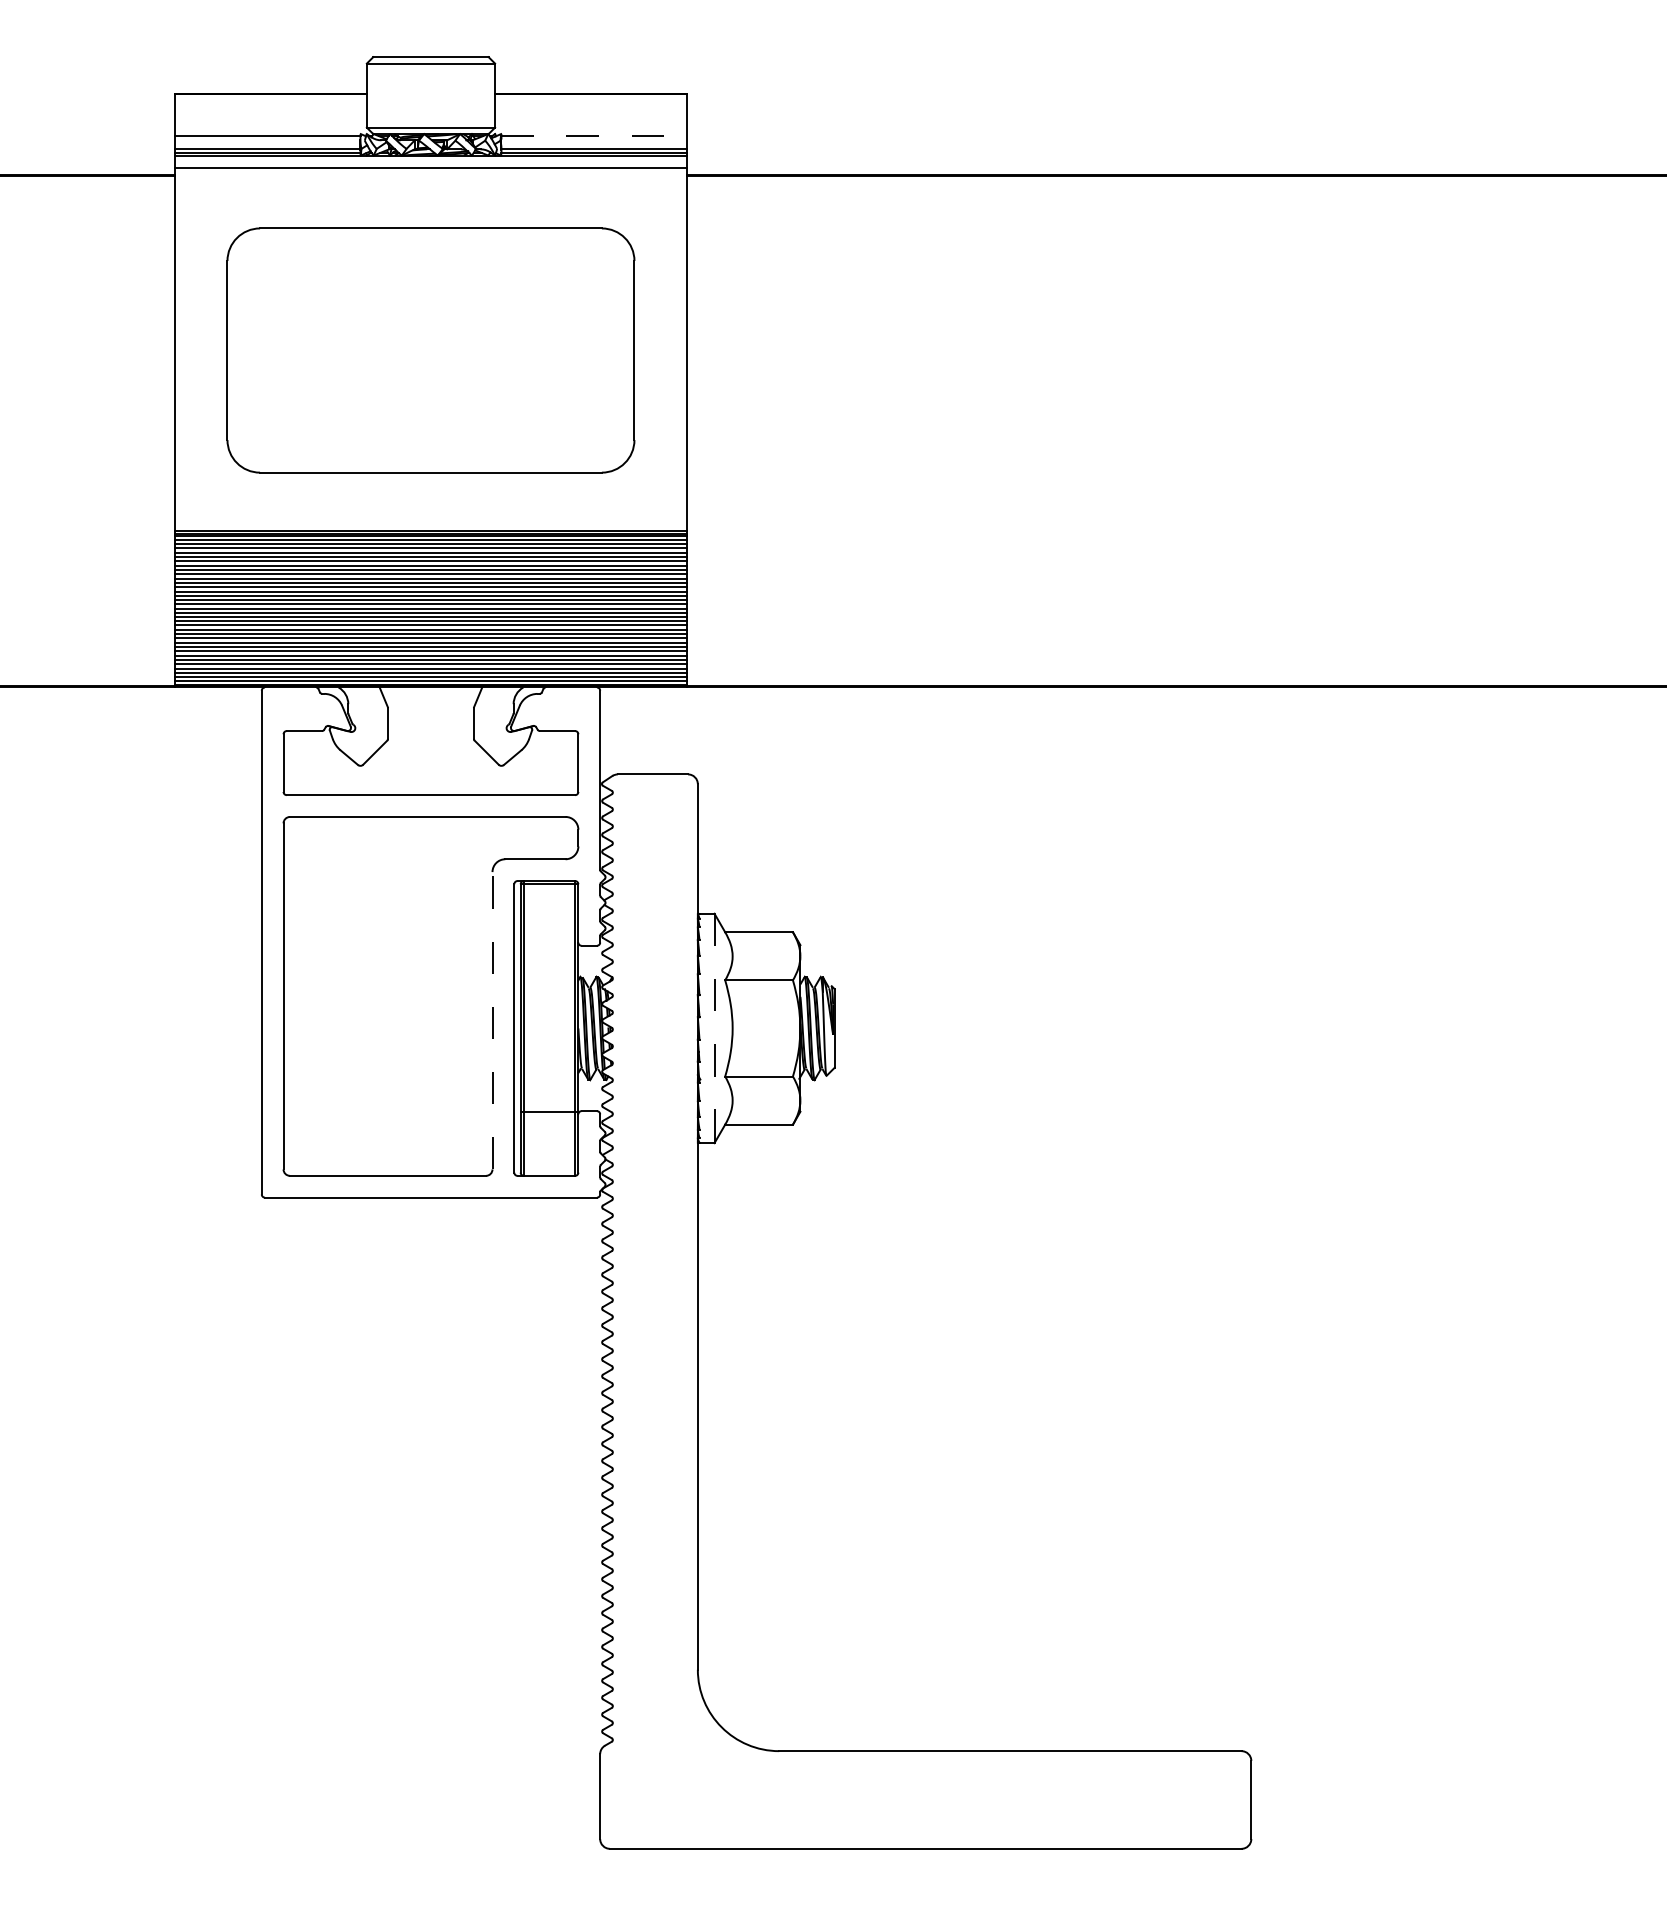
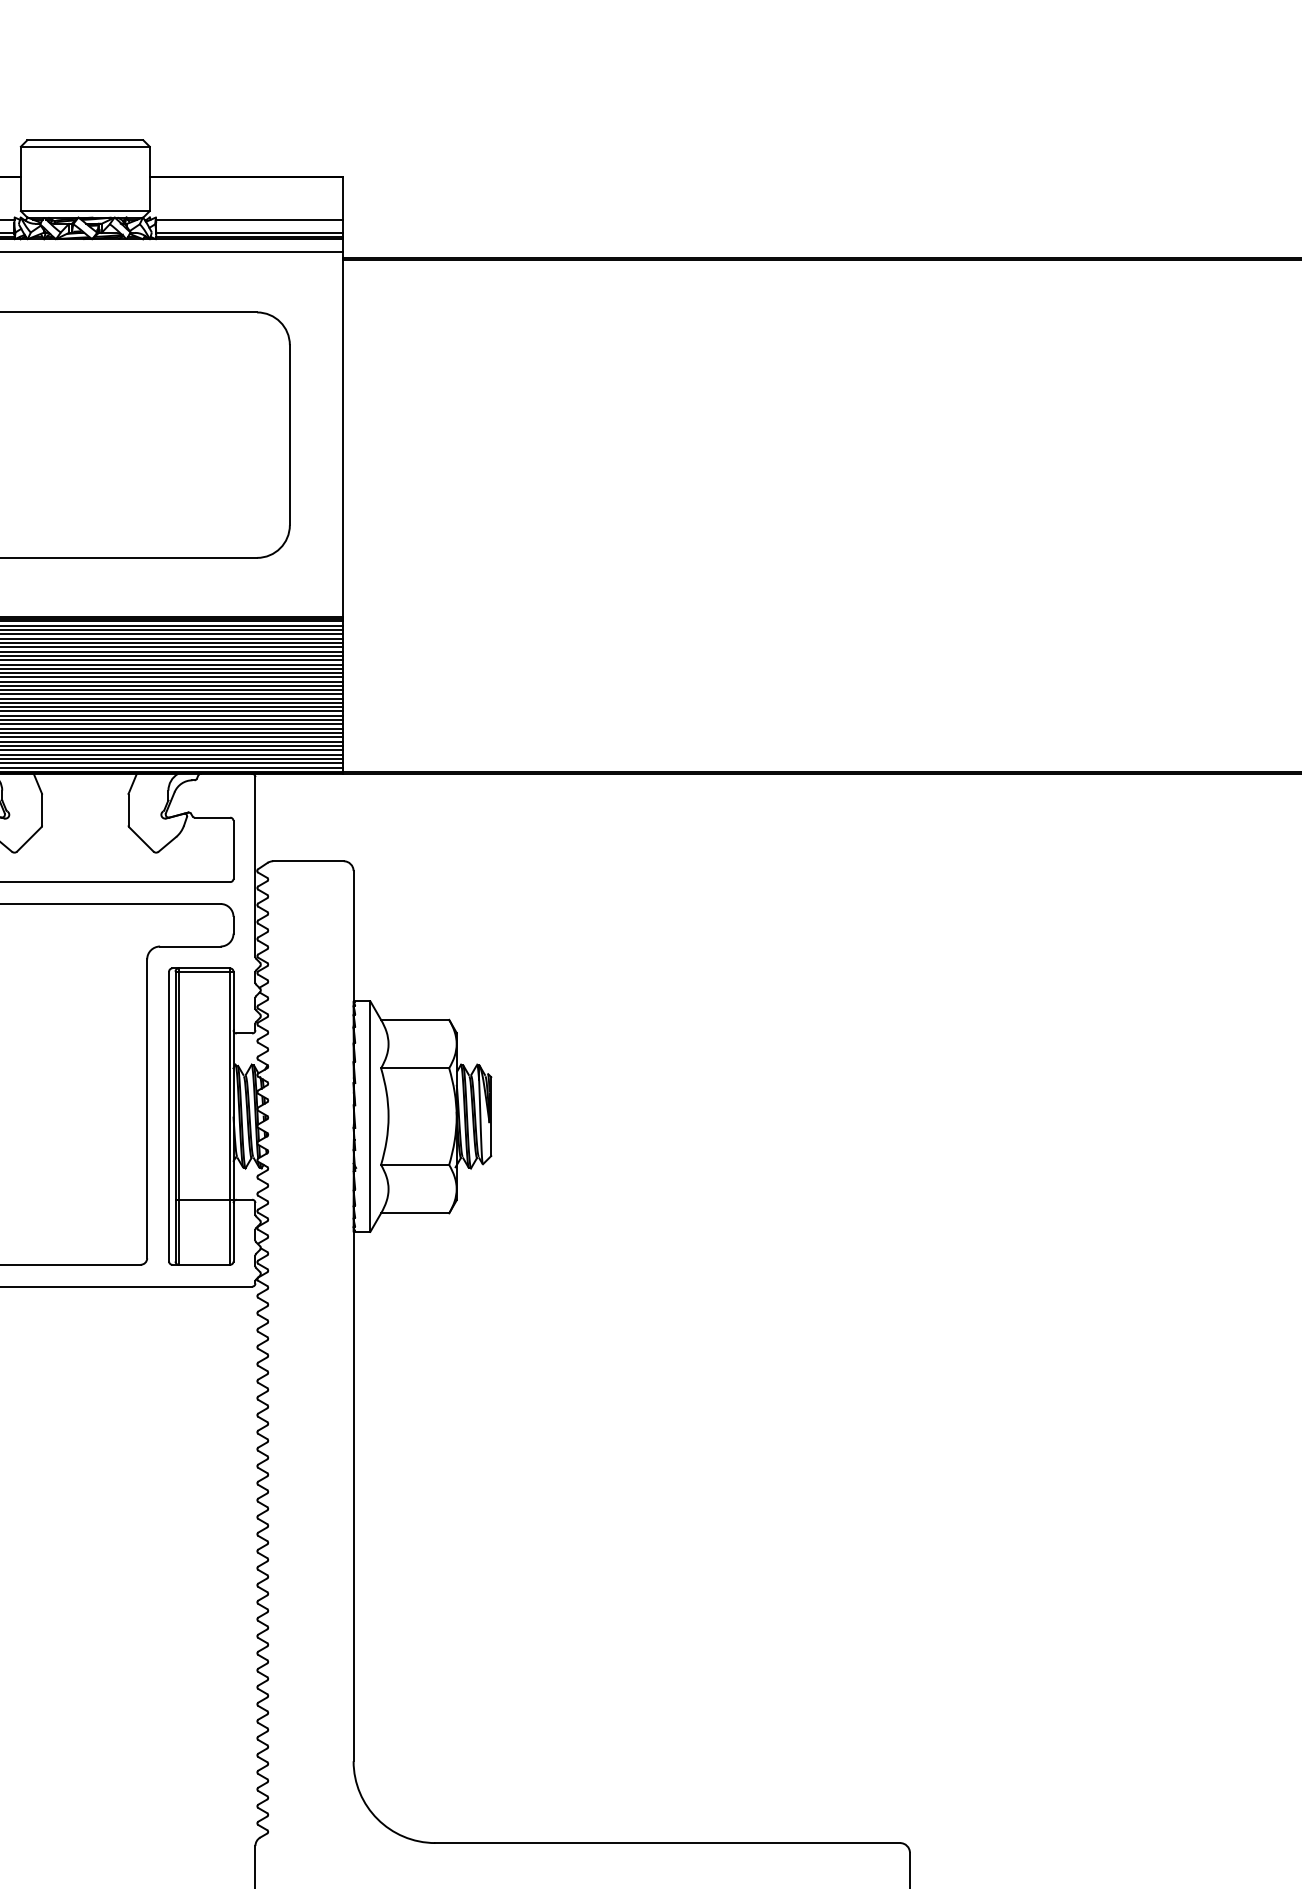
line: (594, 136) -> (249, 220), dashed -> solid
line: (492, 1020) -> (147, 1108), dashed -> solid
line: (714, 1028) -> (370, 1116), dashed -> solid

